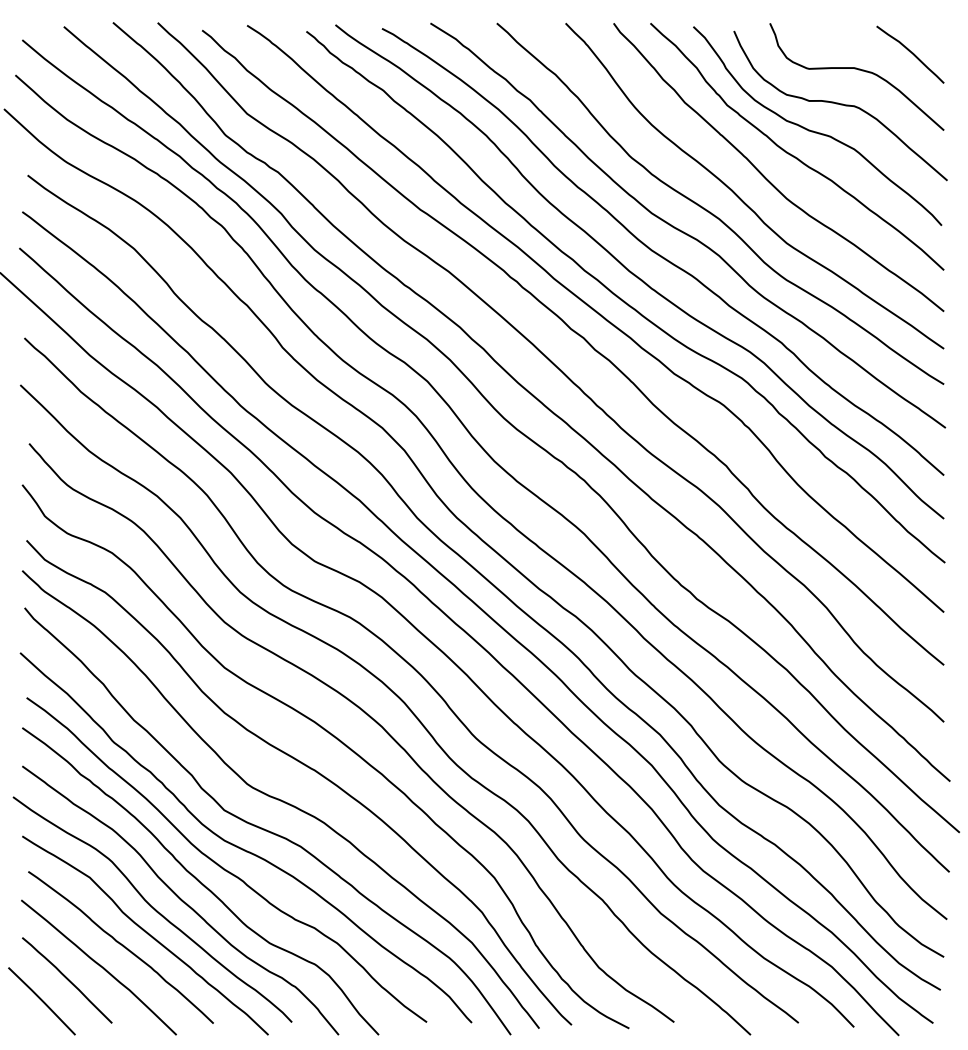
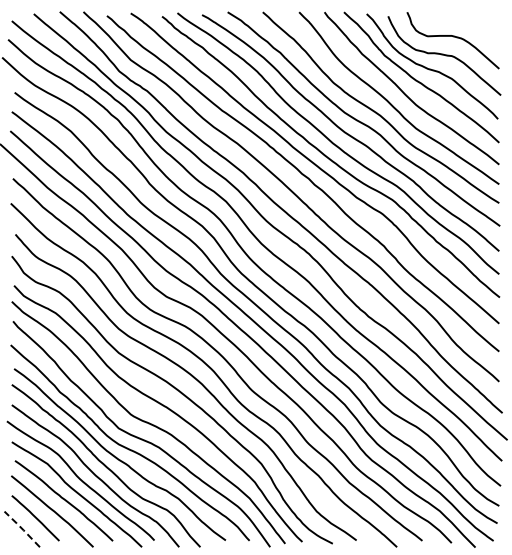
curve: (910, 54) -> (481, 28), removed
line: (42, 1001) -> (22, 529), solid -> dashed

